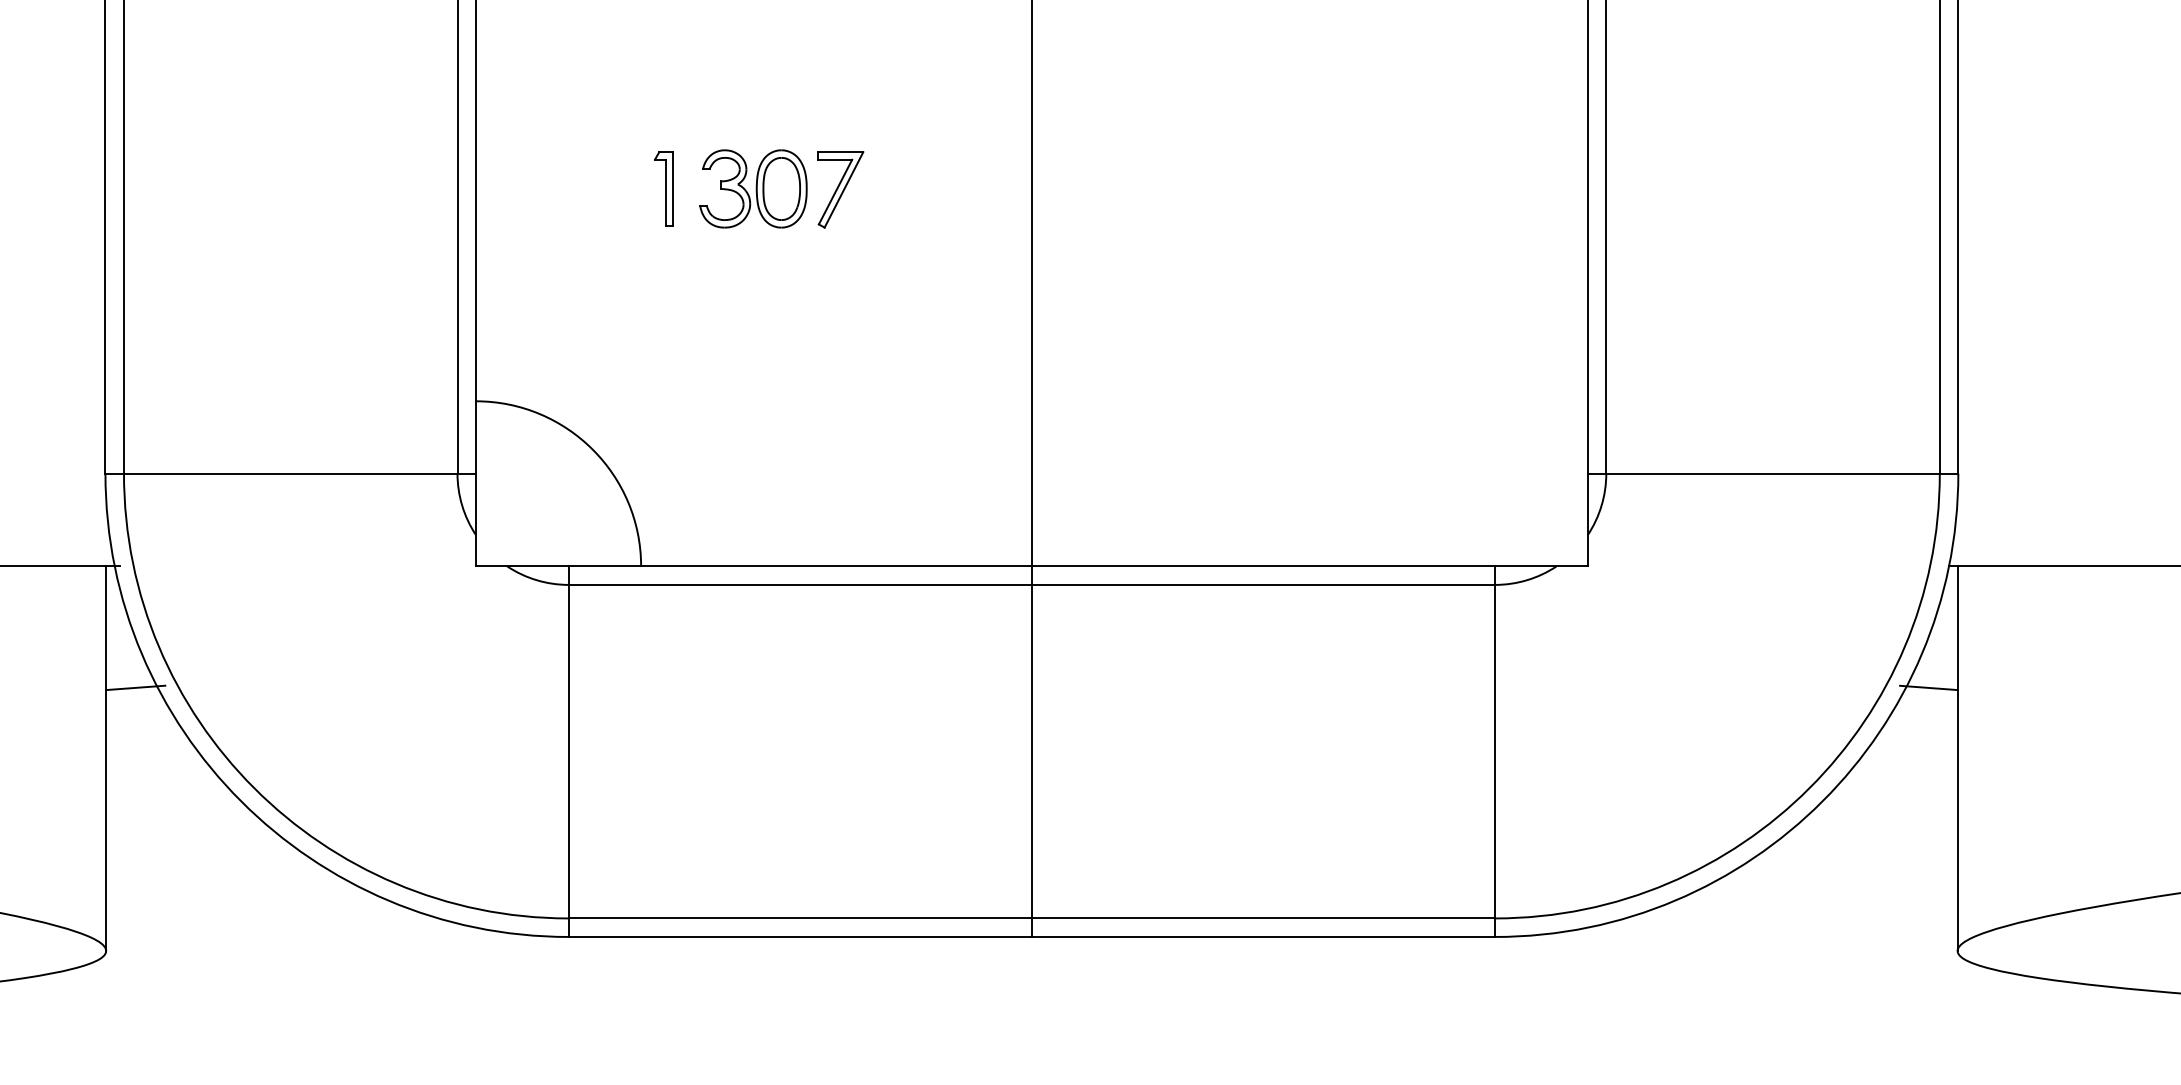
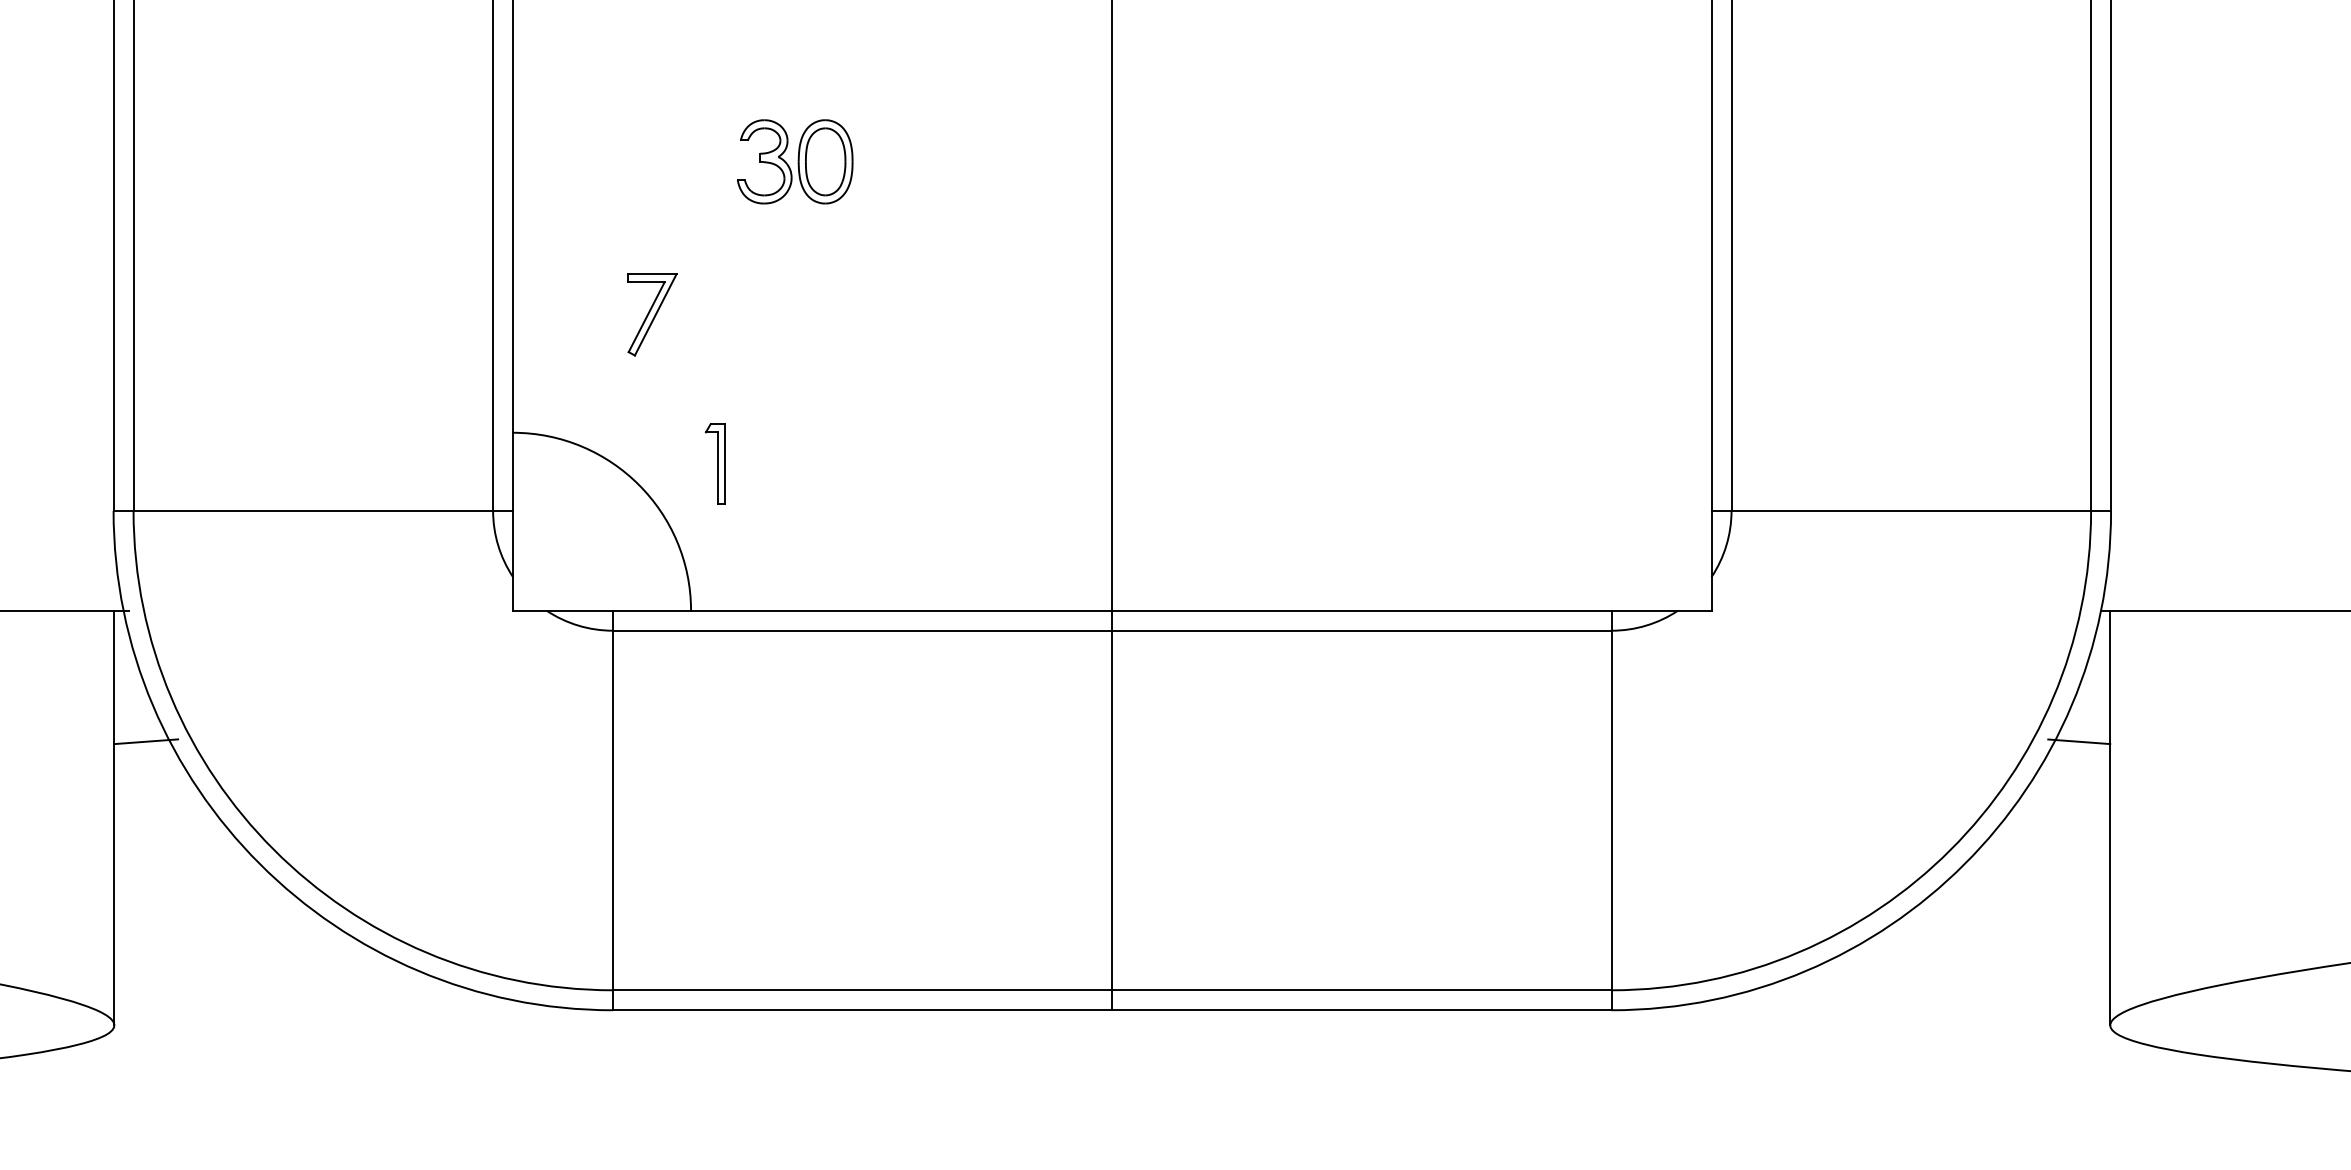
part: (662, 188) -> (714, 463), moved
part: (753, 188) -> (795, 161), moved
part: (840, 189) -> (652, 314), moved

